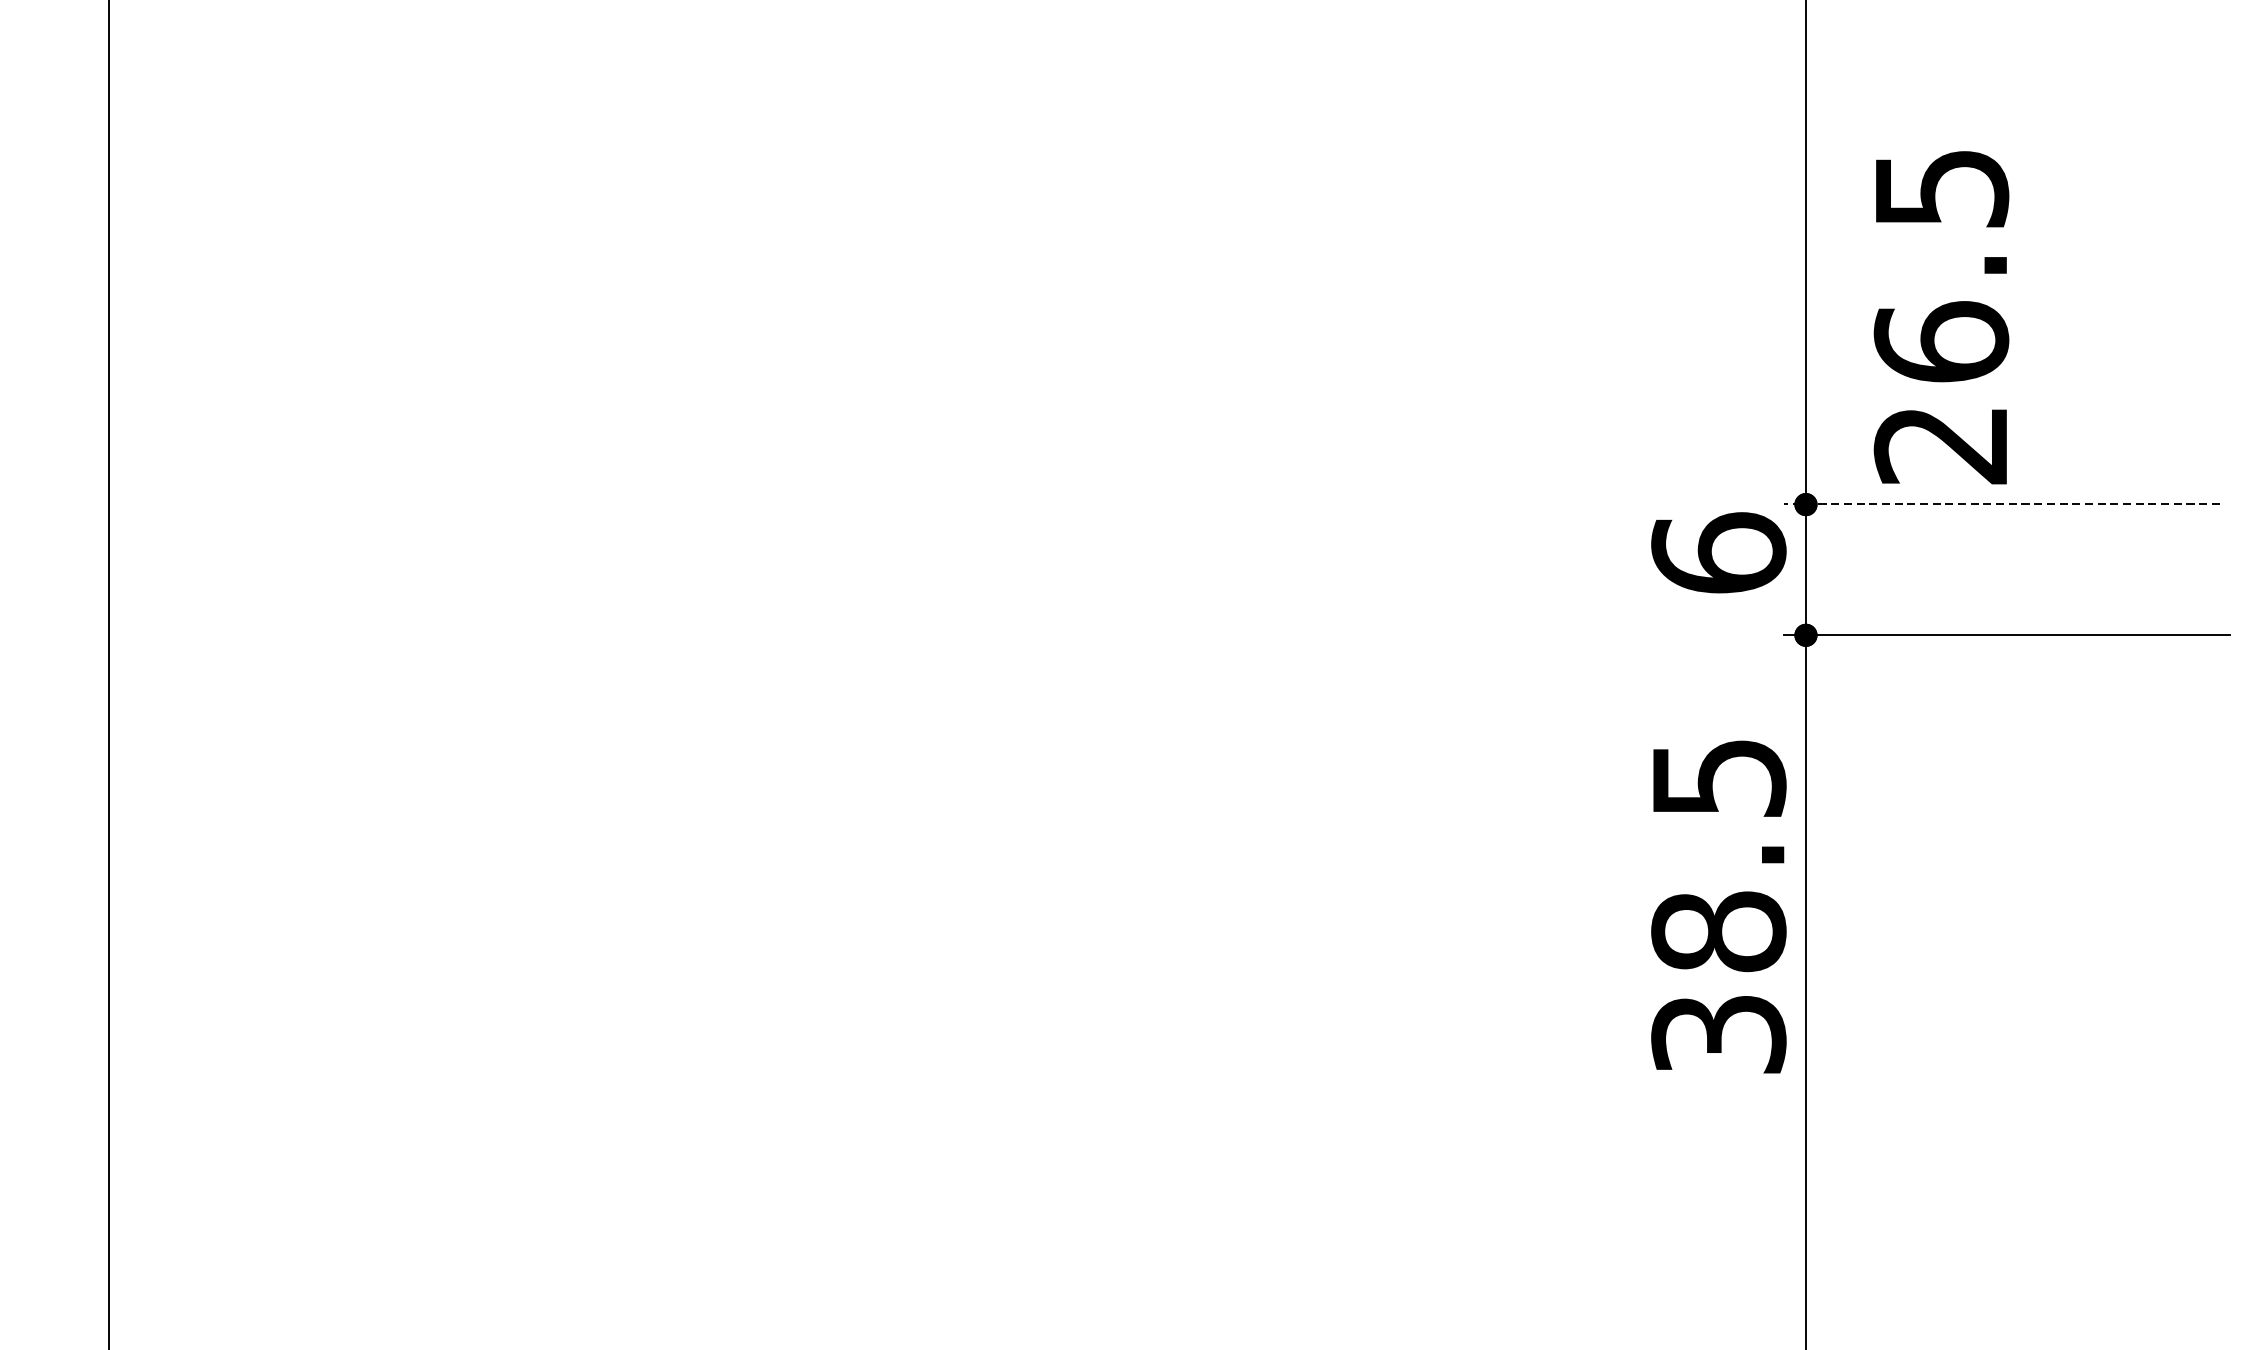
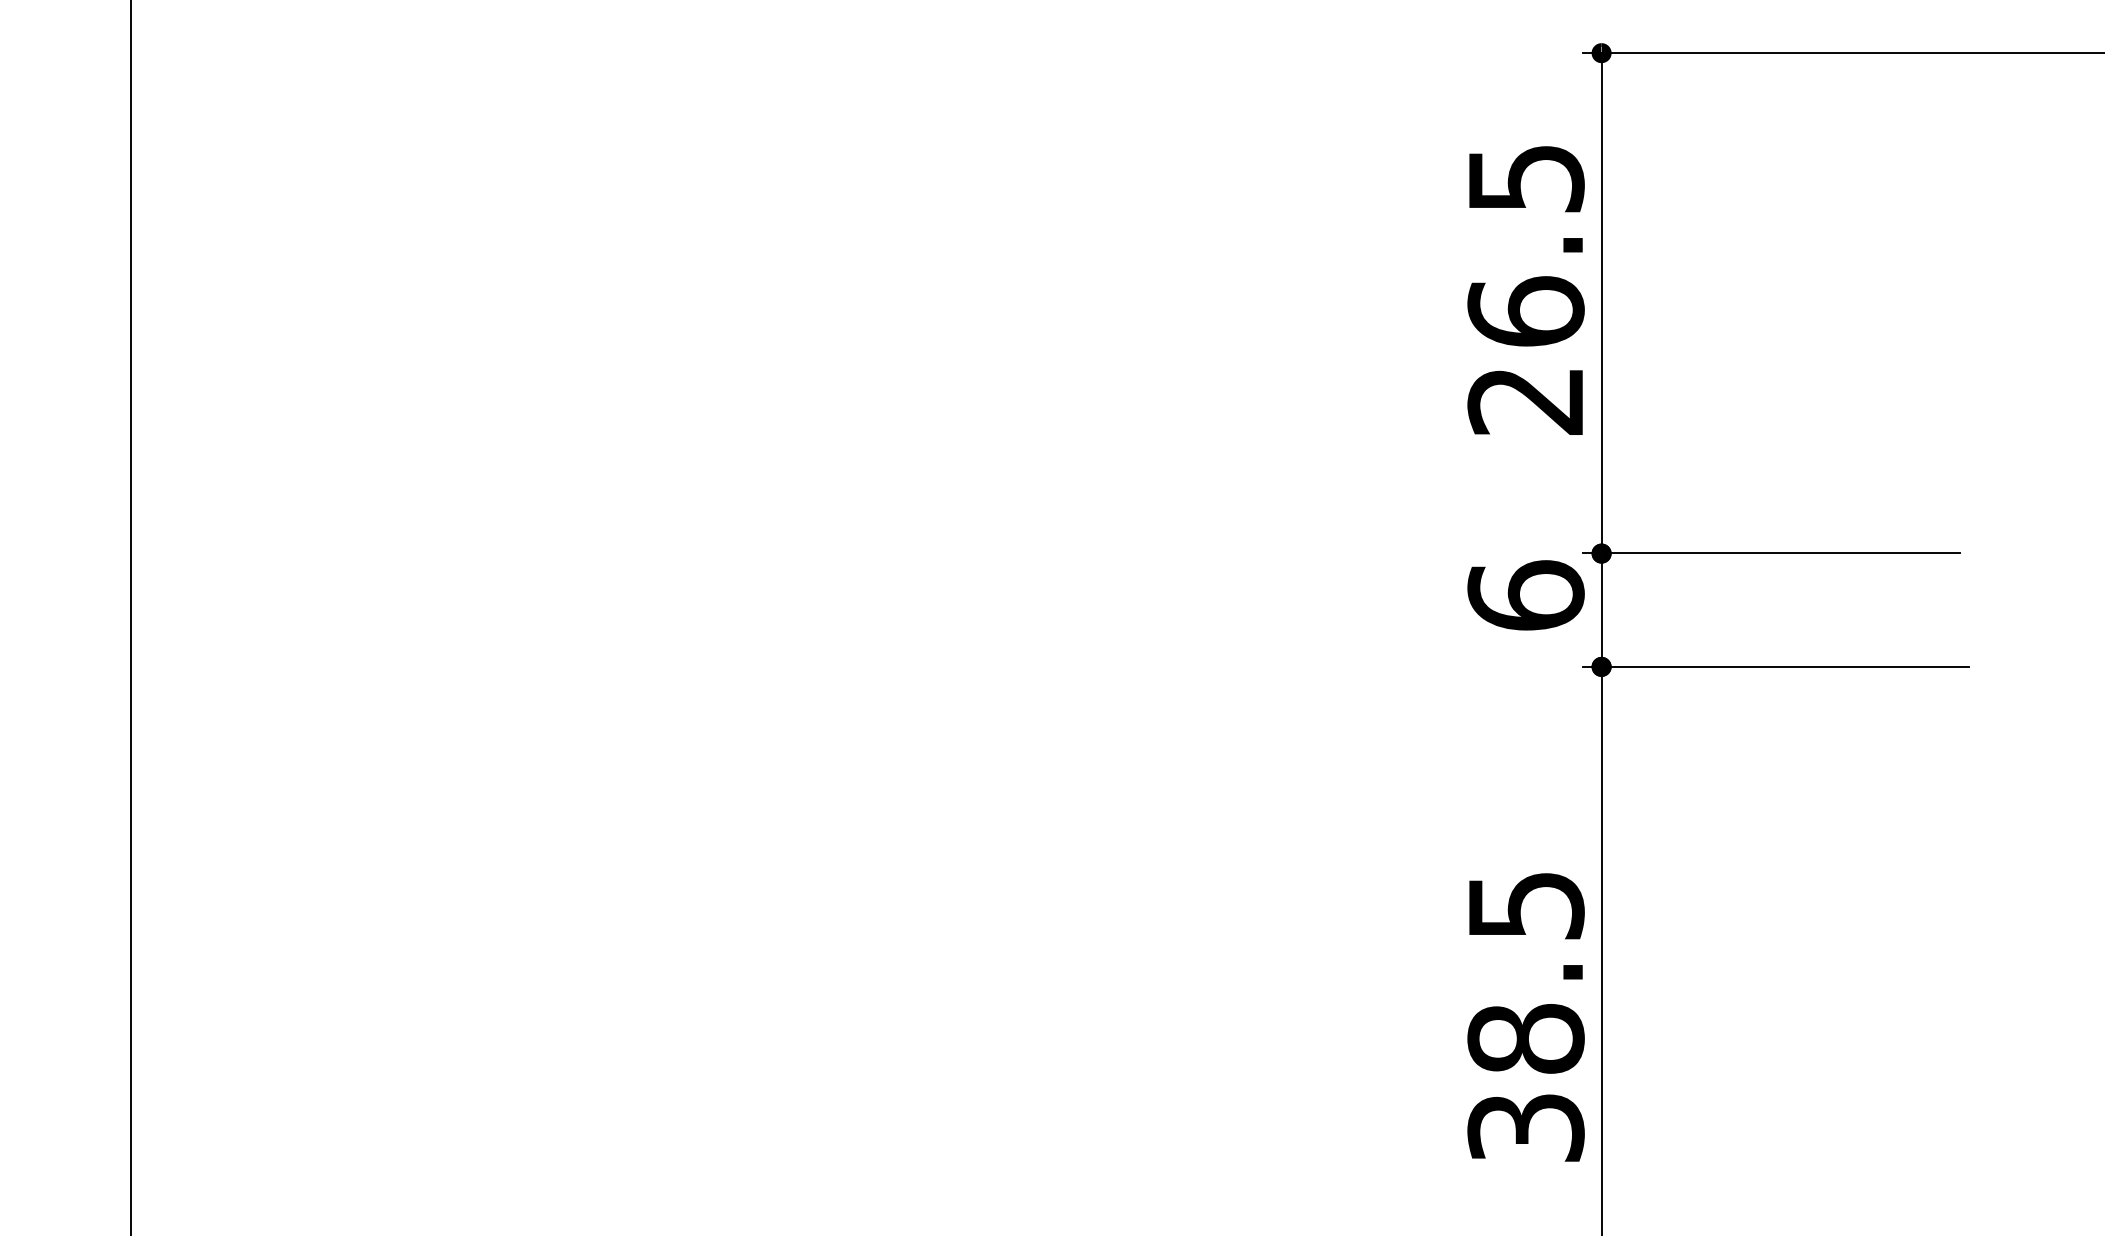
text: (1940, 317) -> (1525, 290), moved
line: (2001, 504) -> (1771, 553), dashed -> solid
text: (1718, 907) -> (1525, 1017), moved

